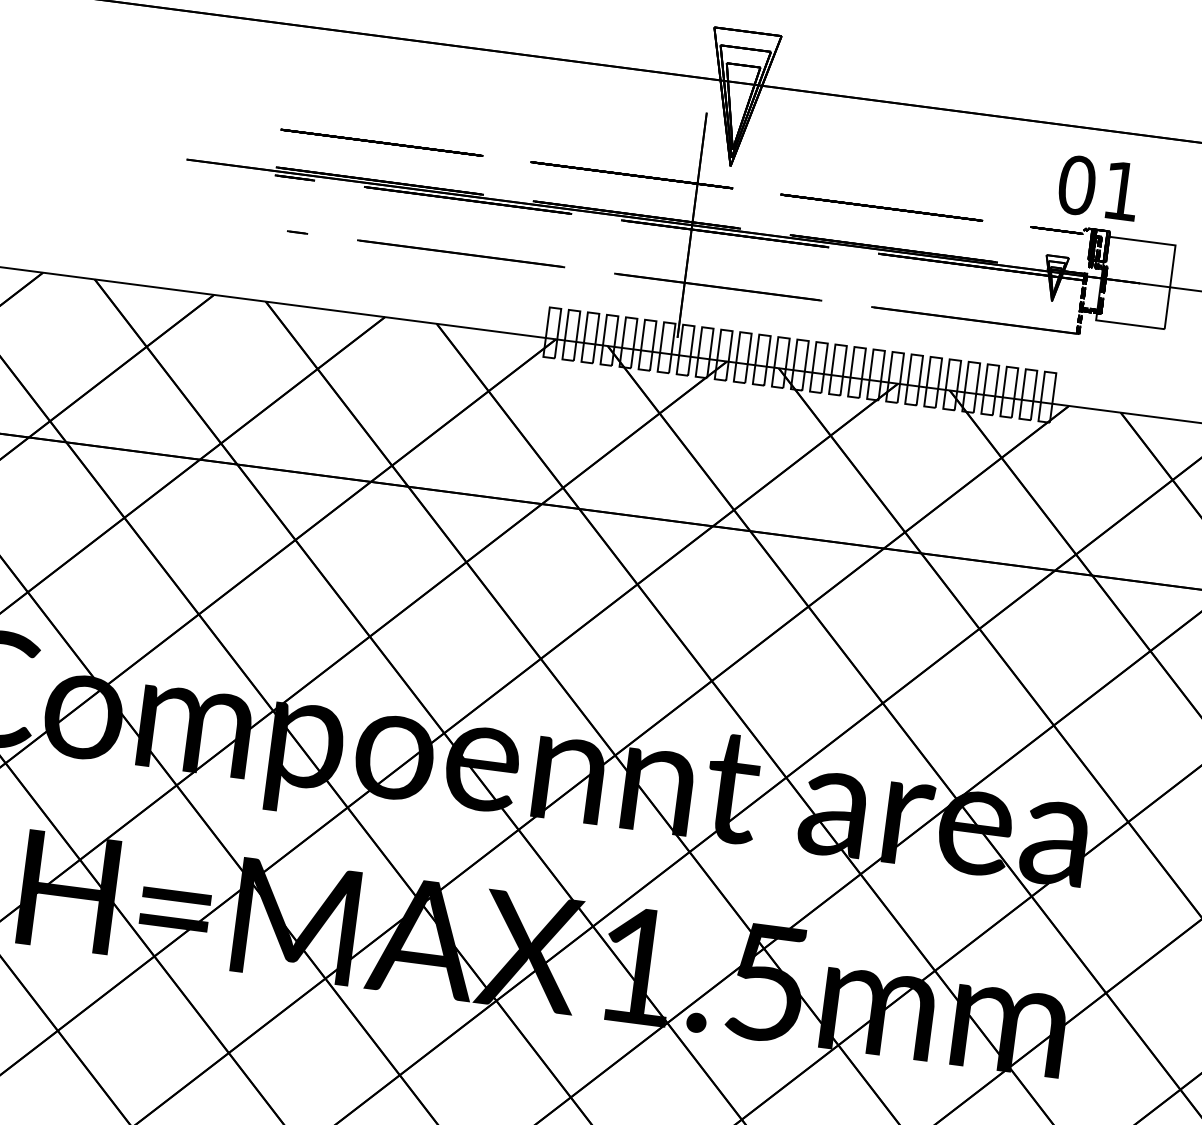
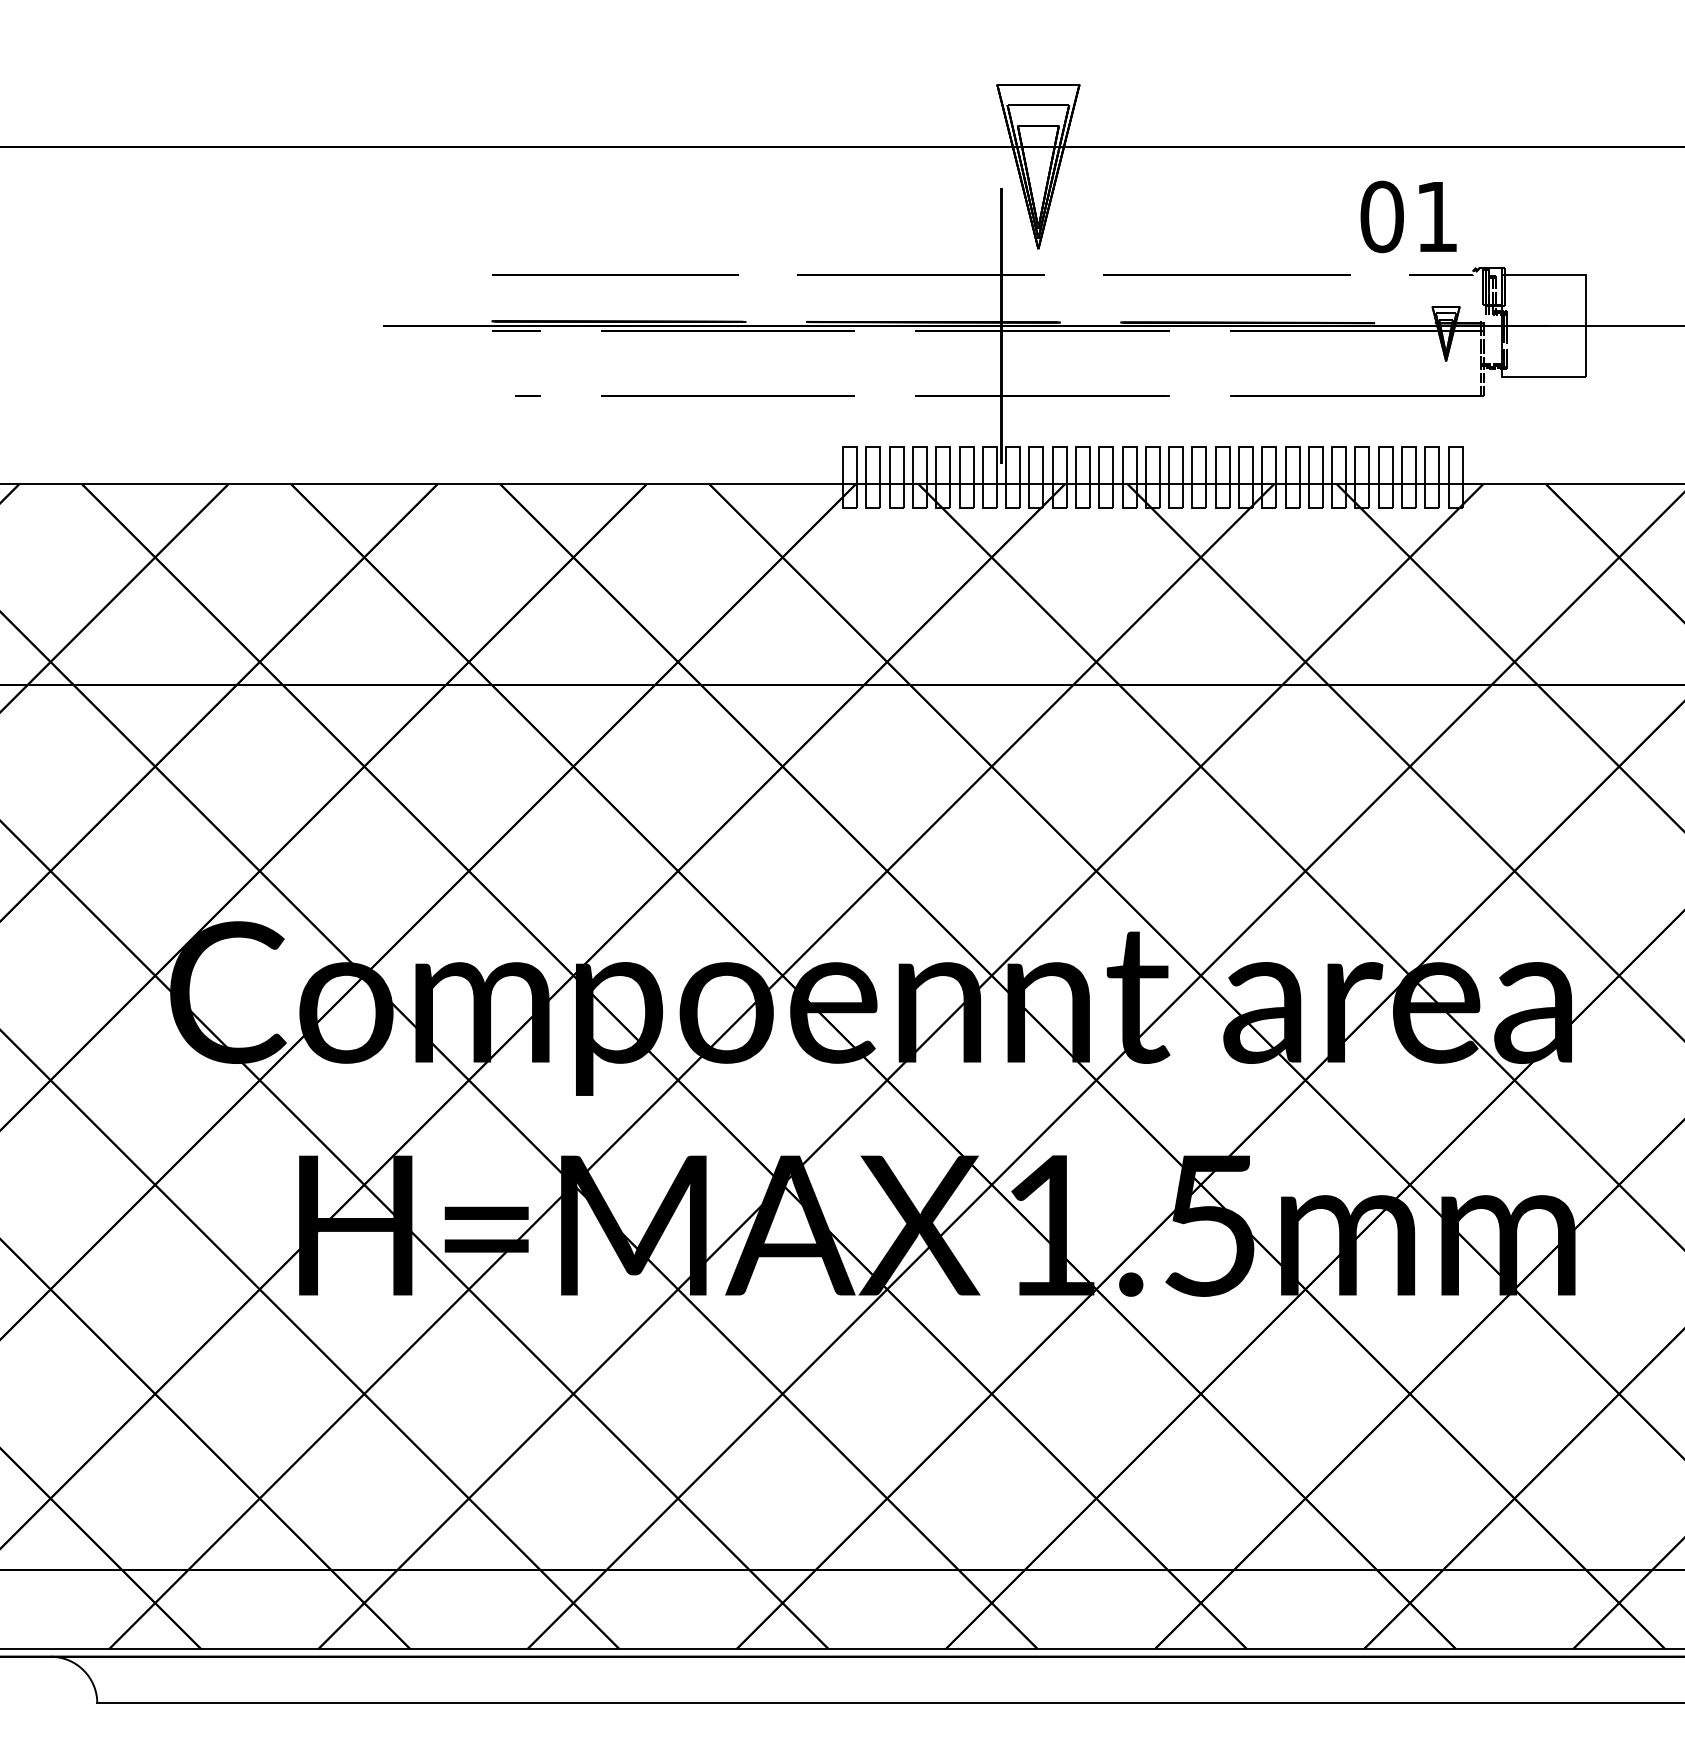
text: (1098, 187) -> (1408, 216), moved

